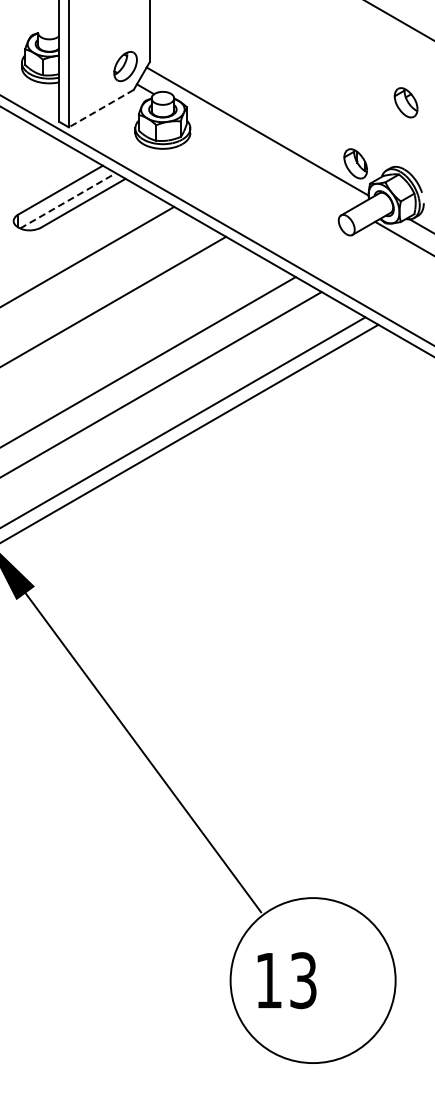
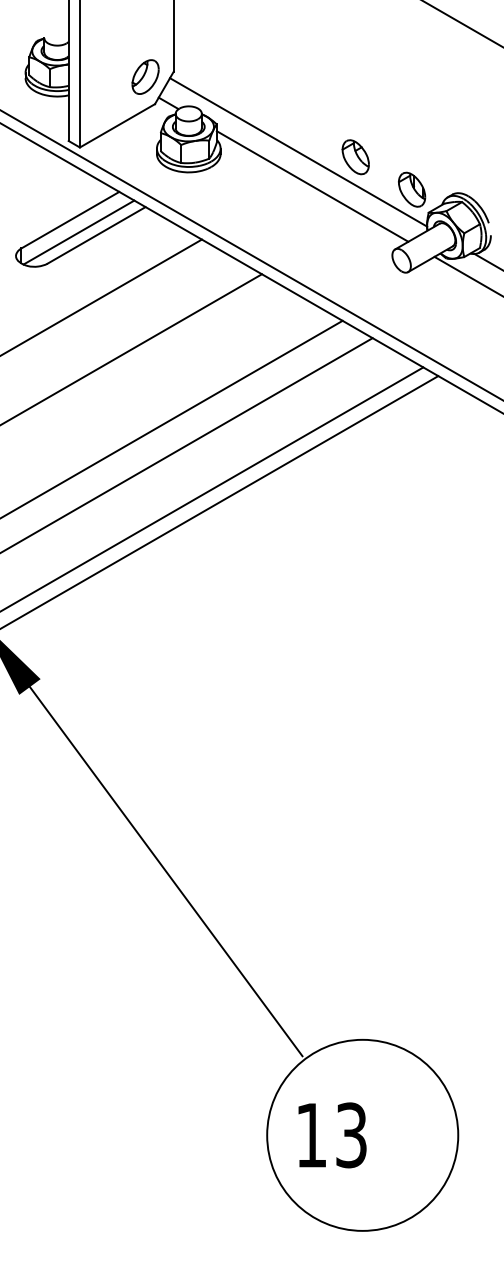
part: (405, 102) -> (355, 156), moved
line: (100, 108) -> (116, 125), dashed -> solid
line: (269, 160) -> (312, 185), added
line: (68, 200) -> (79, 232), dashed -> solid

